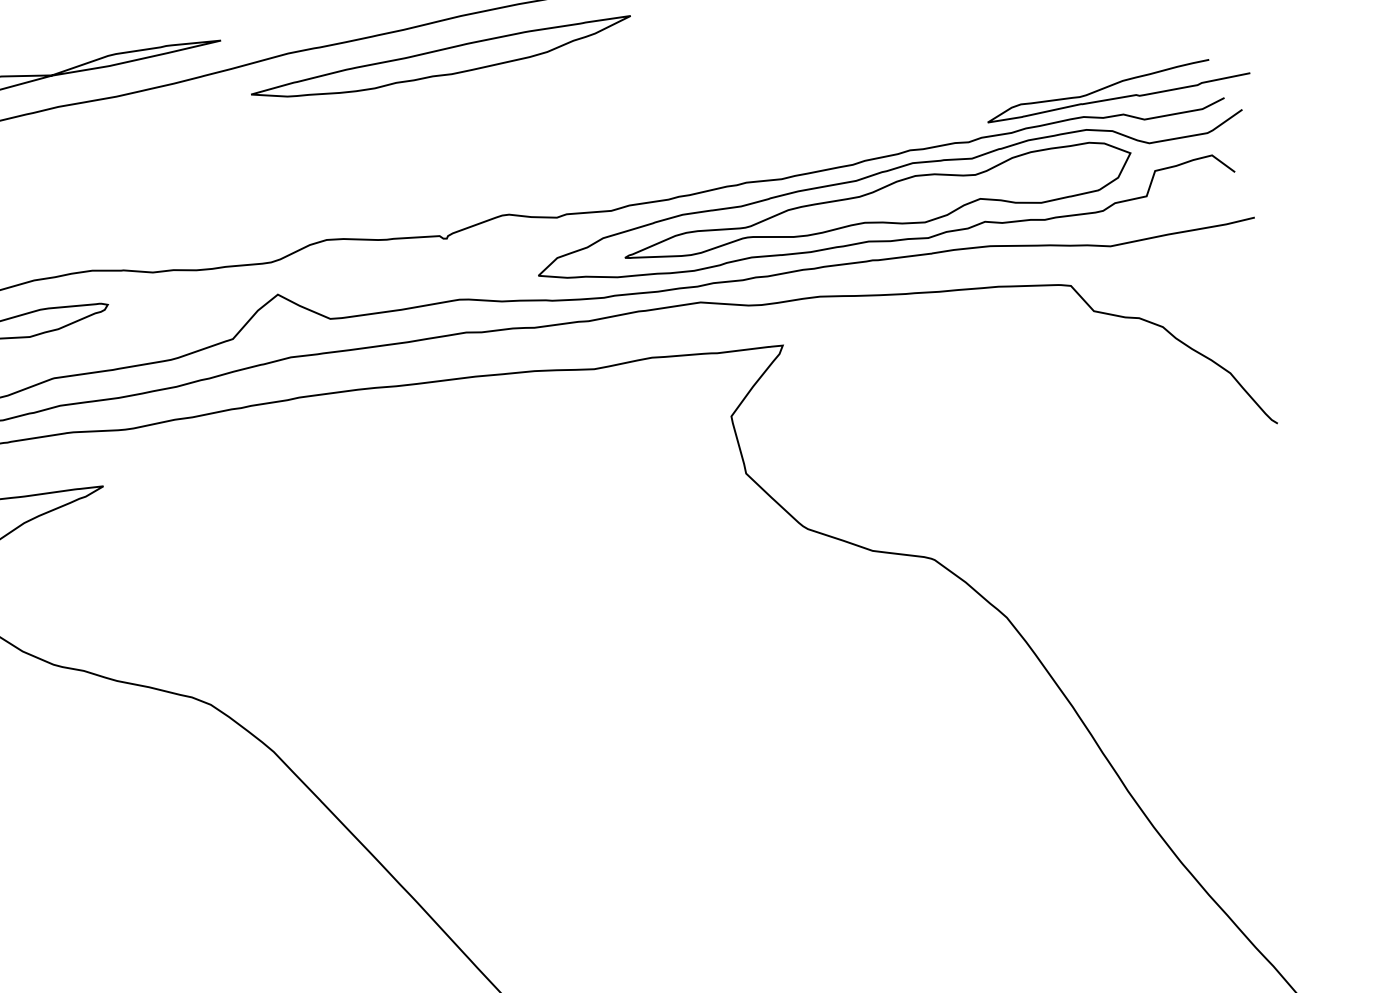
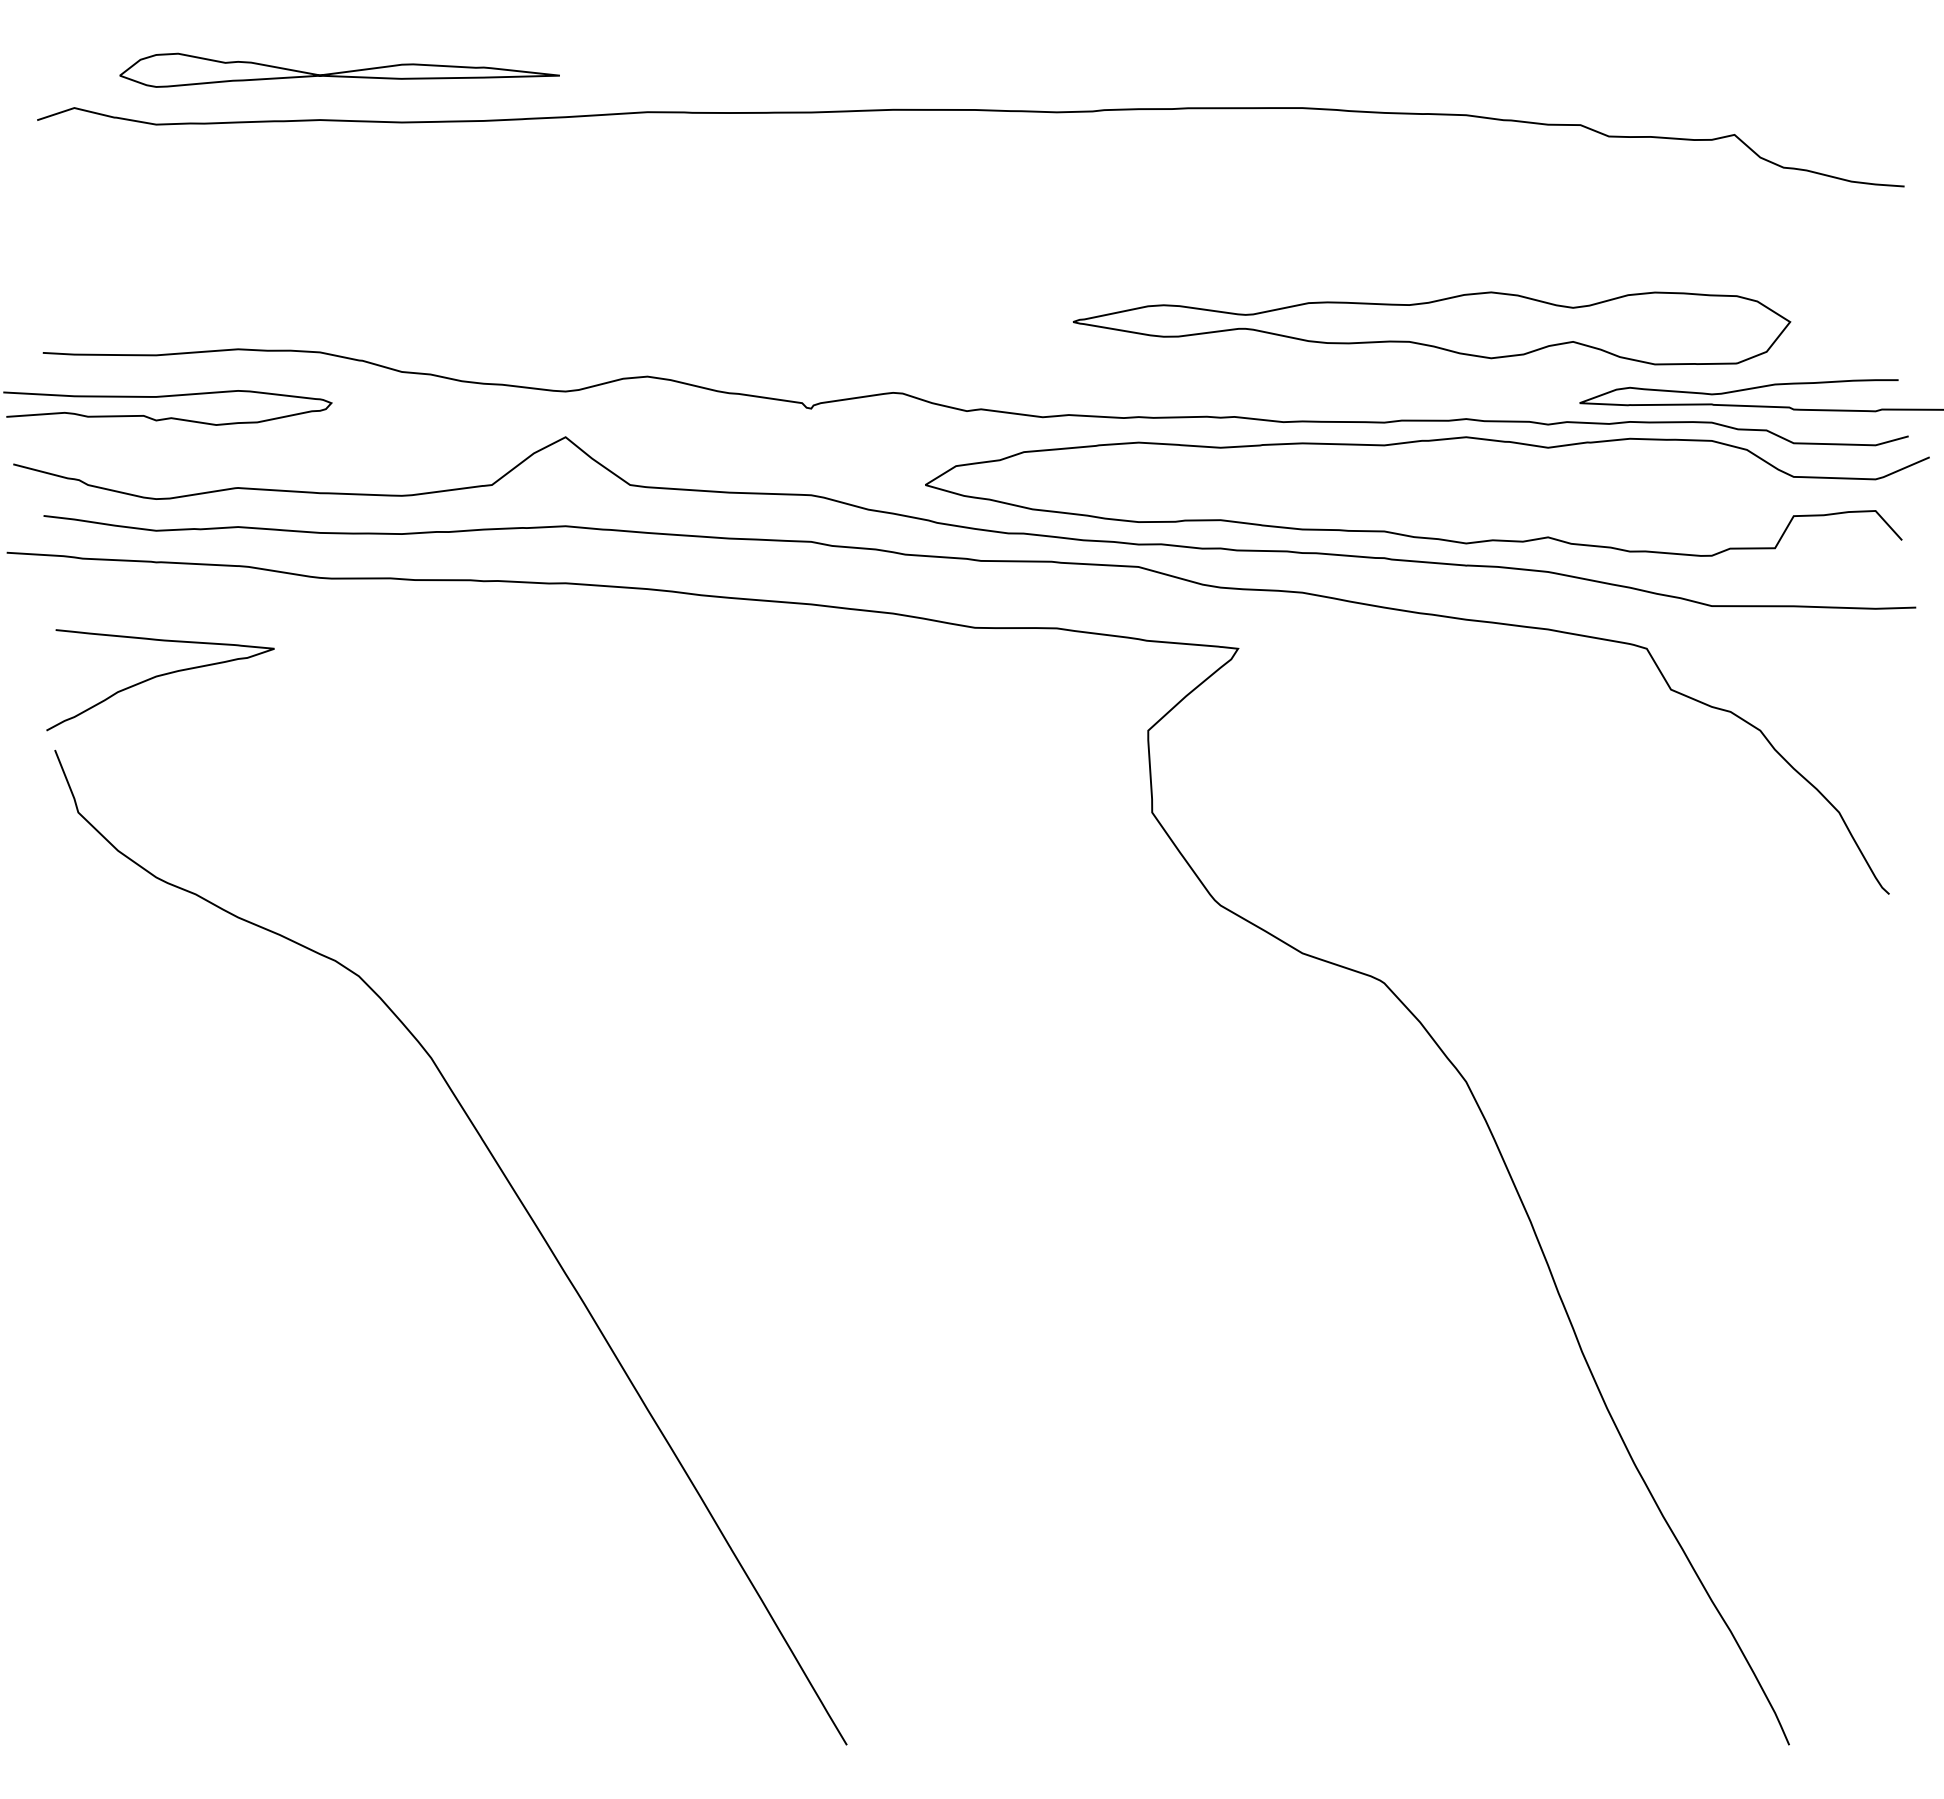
part: (442, 62) -> (854, 167), removed
part: (878, 210) -> (1431, 328), moved

